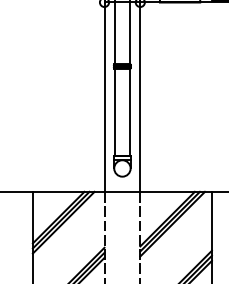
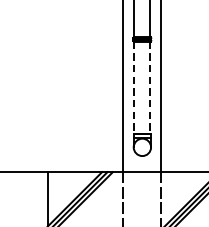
line: (114, 112) -> (133, 88), solid -> dashed
line: (129, 112) -> (149, 88), solid -> dashed

